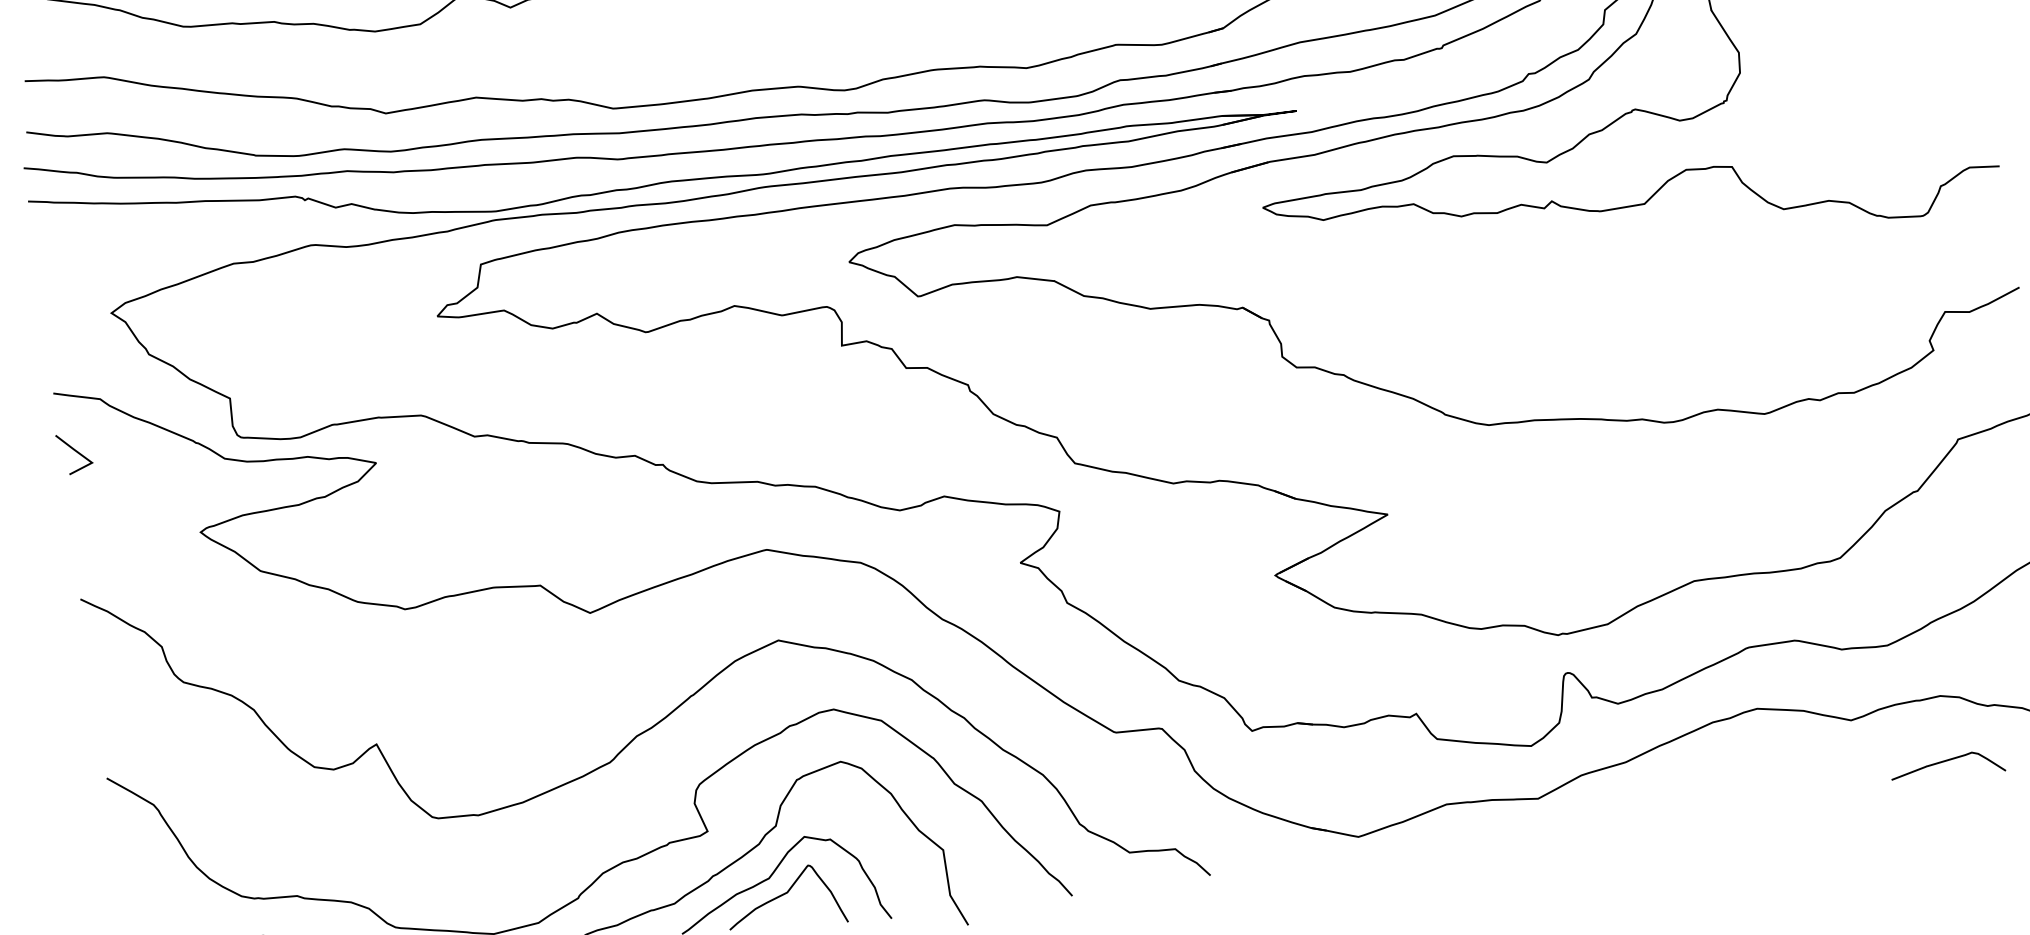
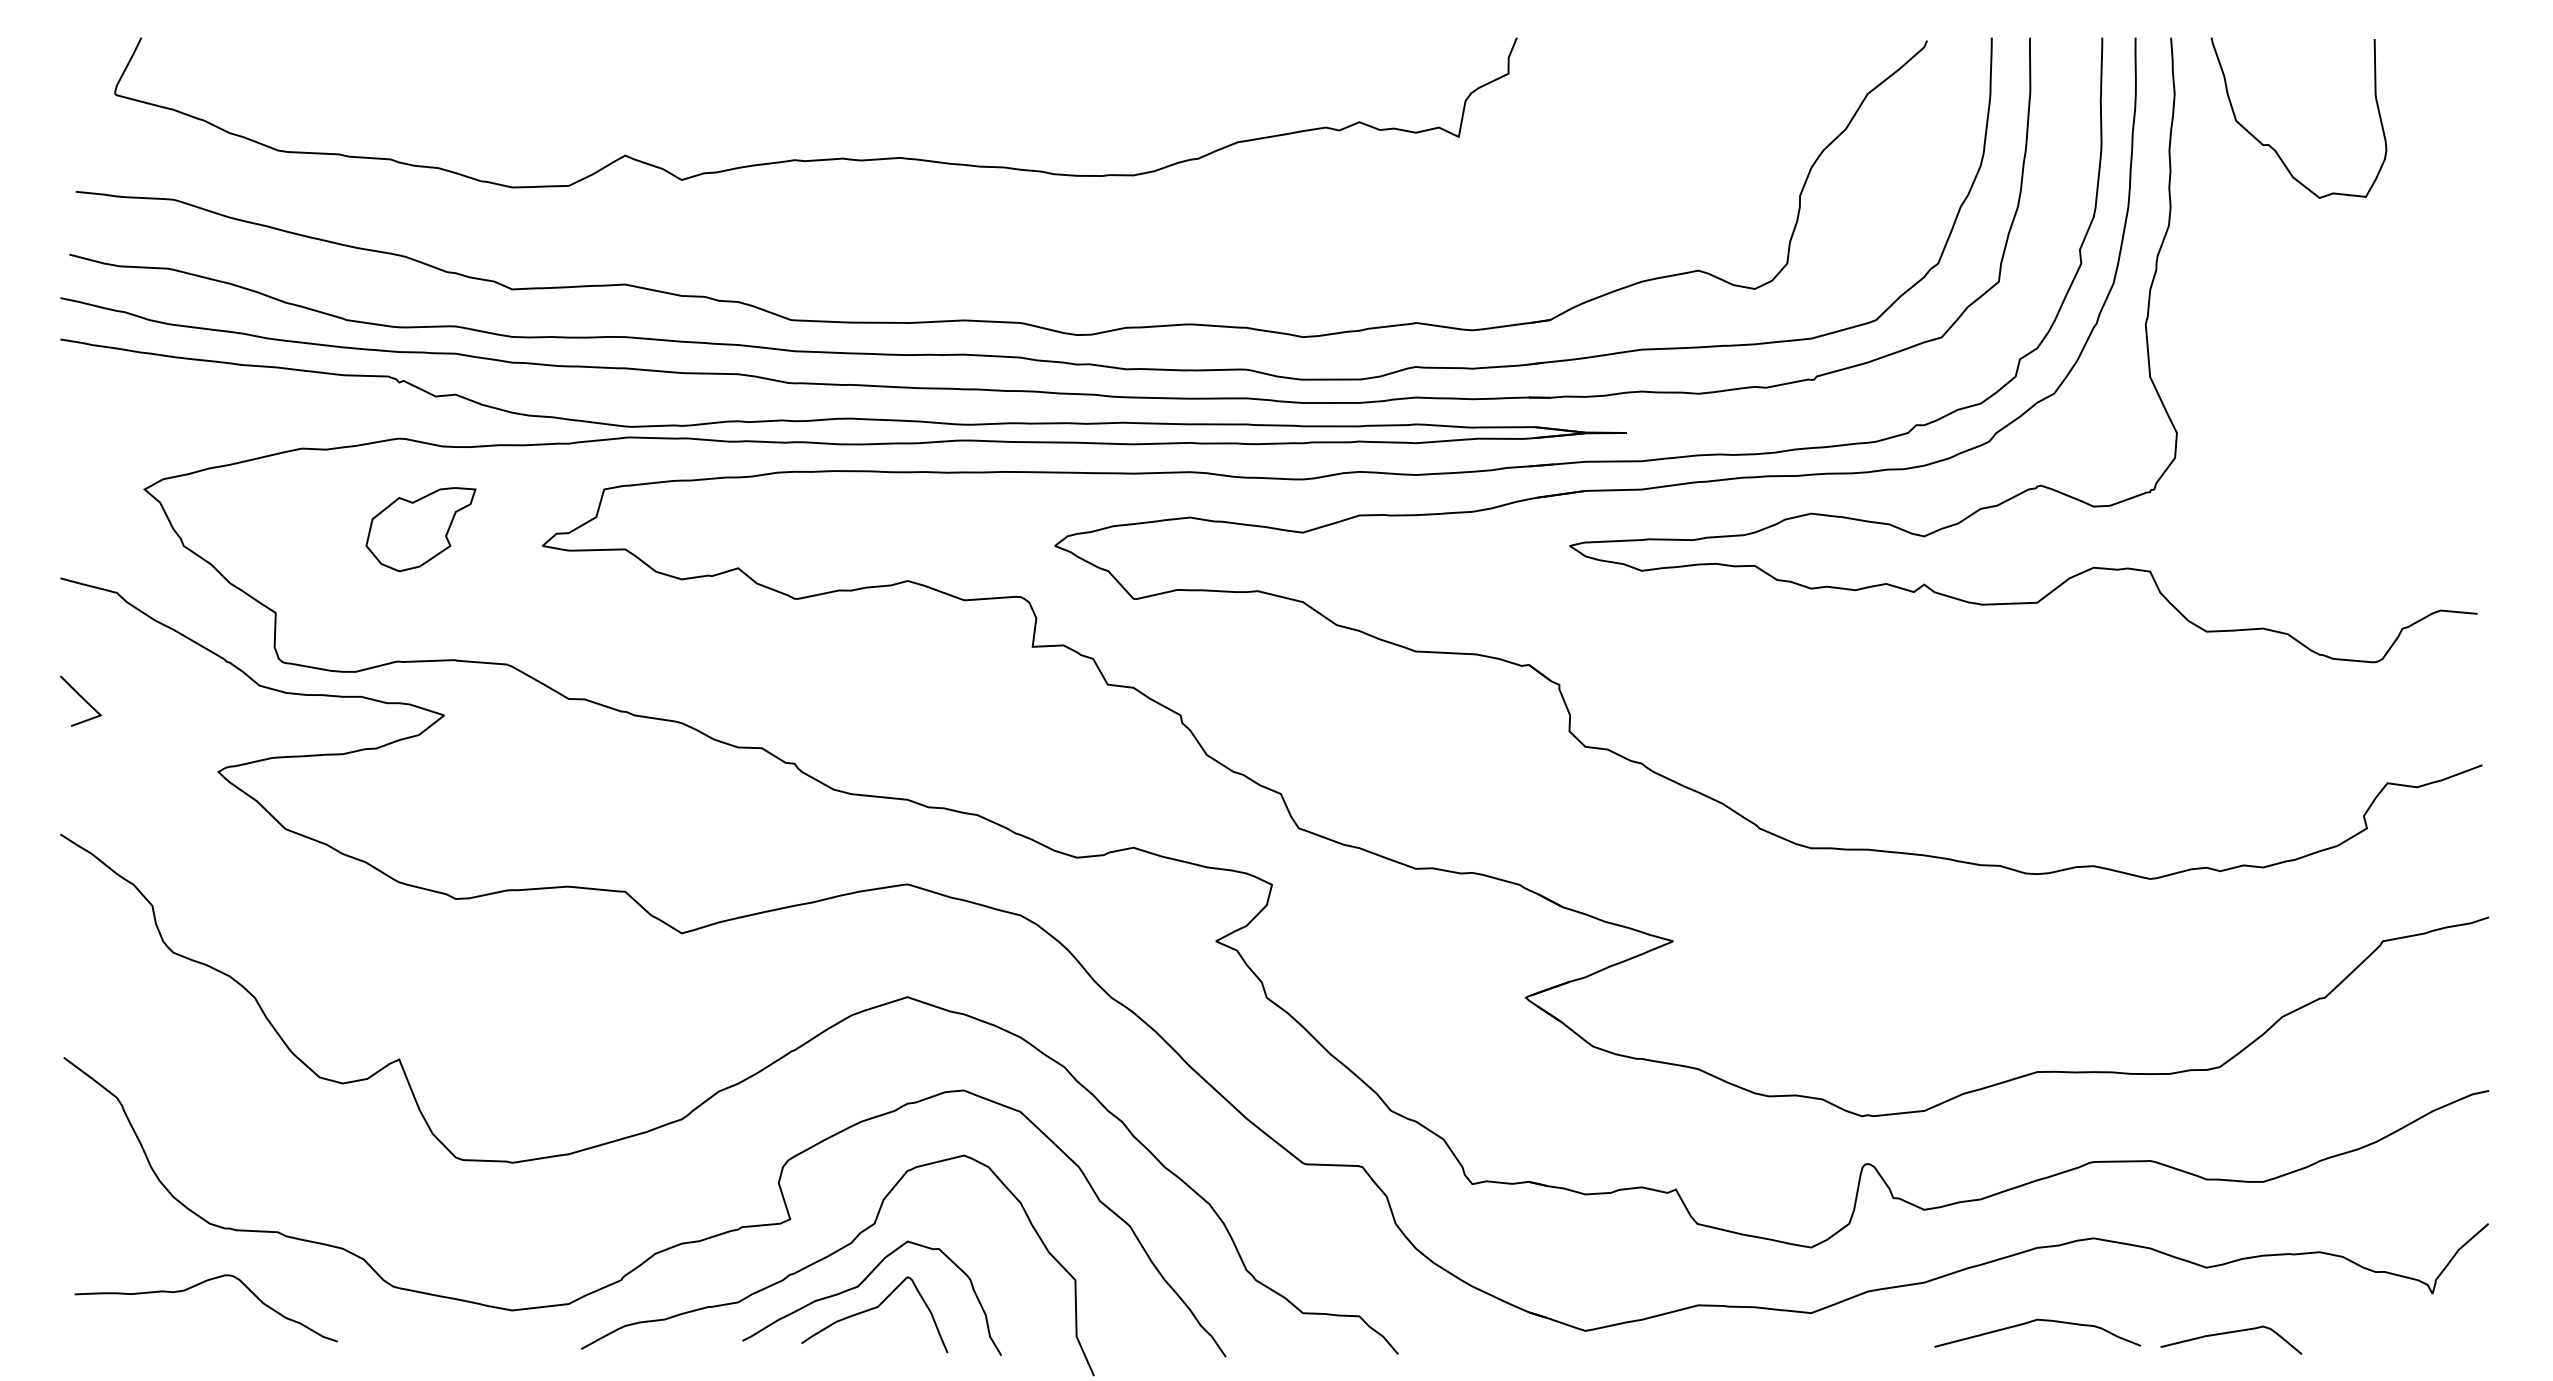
part: (337, 316) -> (420, 529), added
line: (75, 451) -> (82, 699), moved
curve: (1946, 761) -> (2230, 1333), moved
curve: (1719, 781) -> (2035, 1321), added

